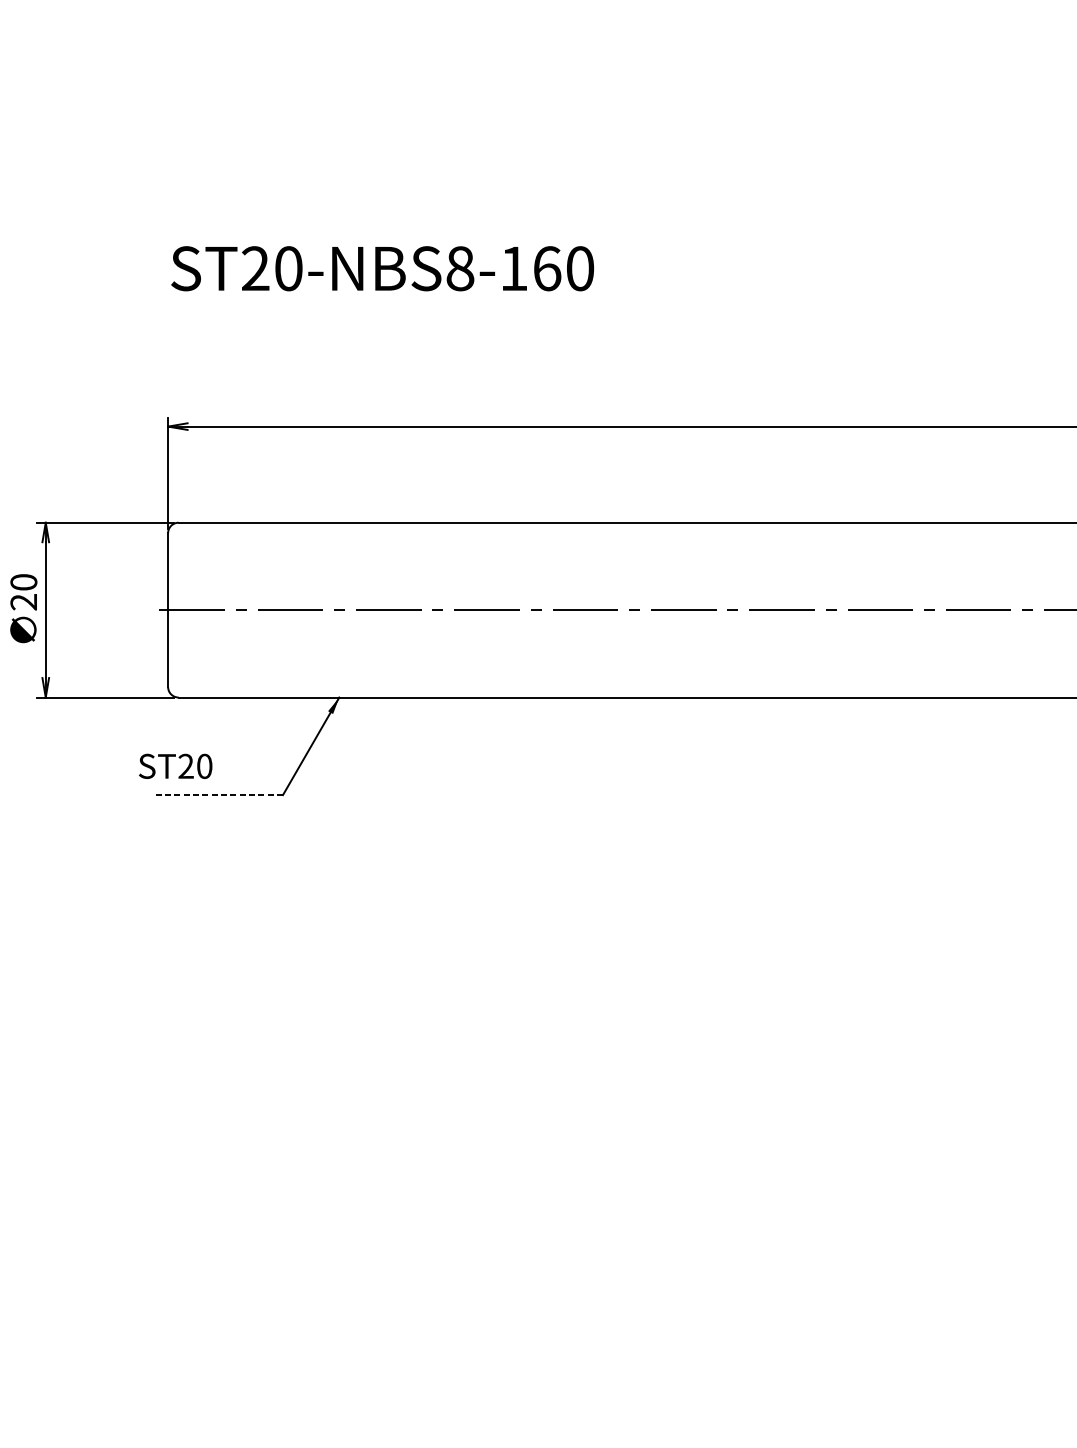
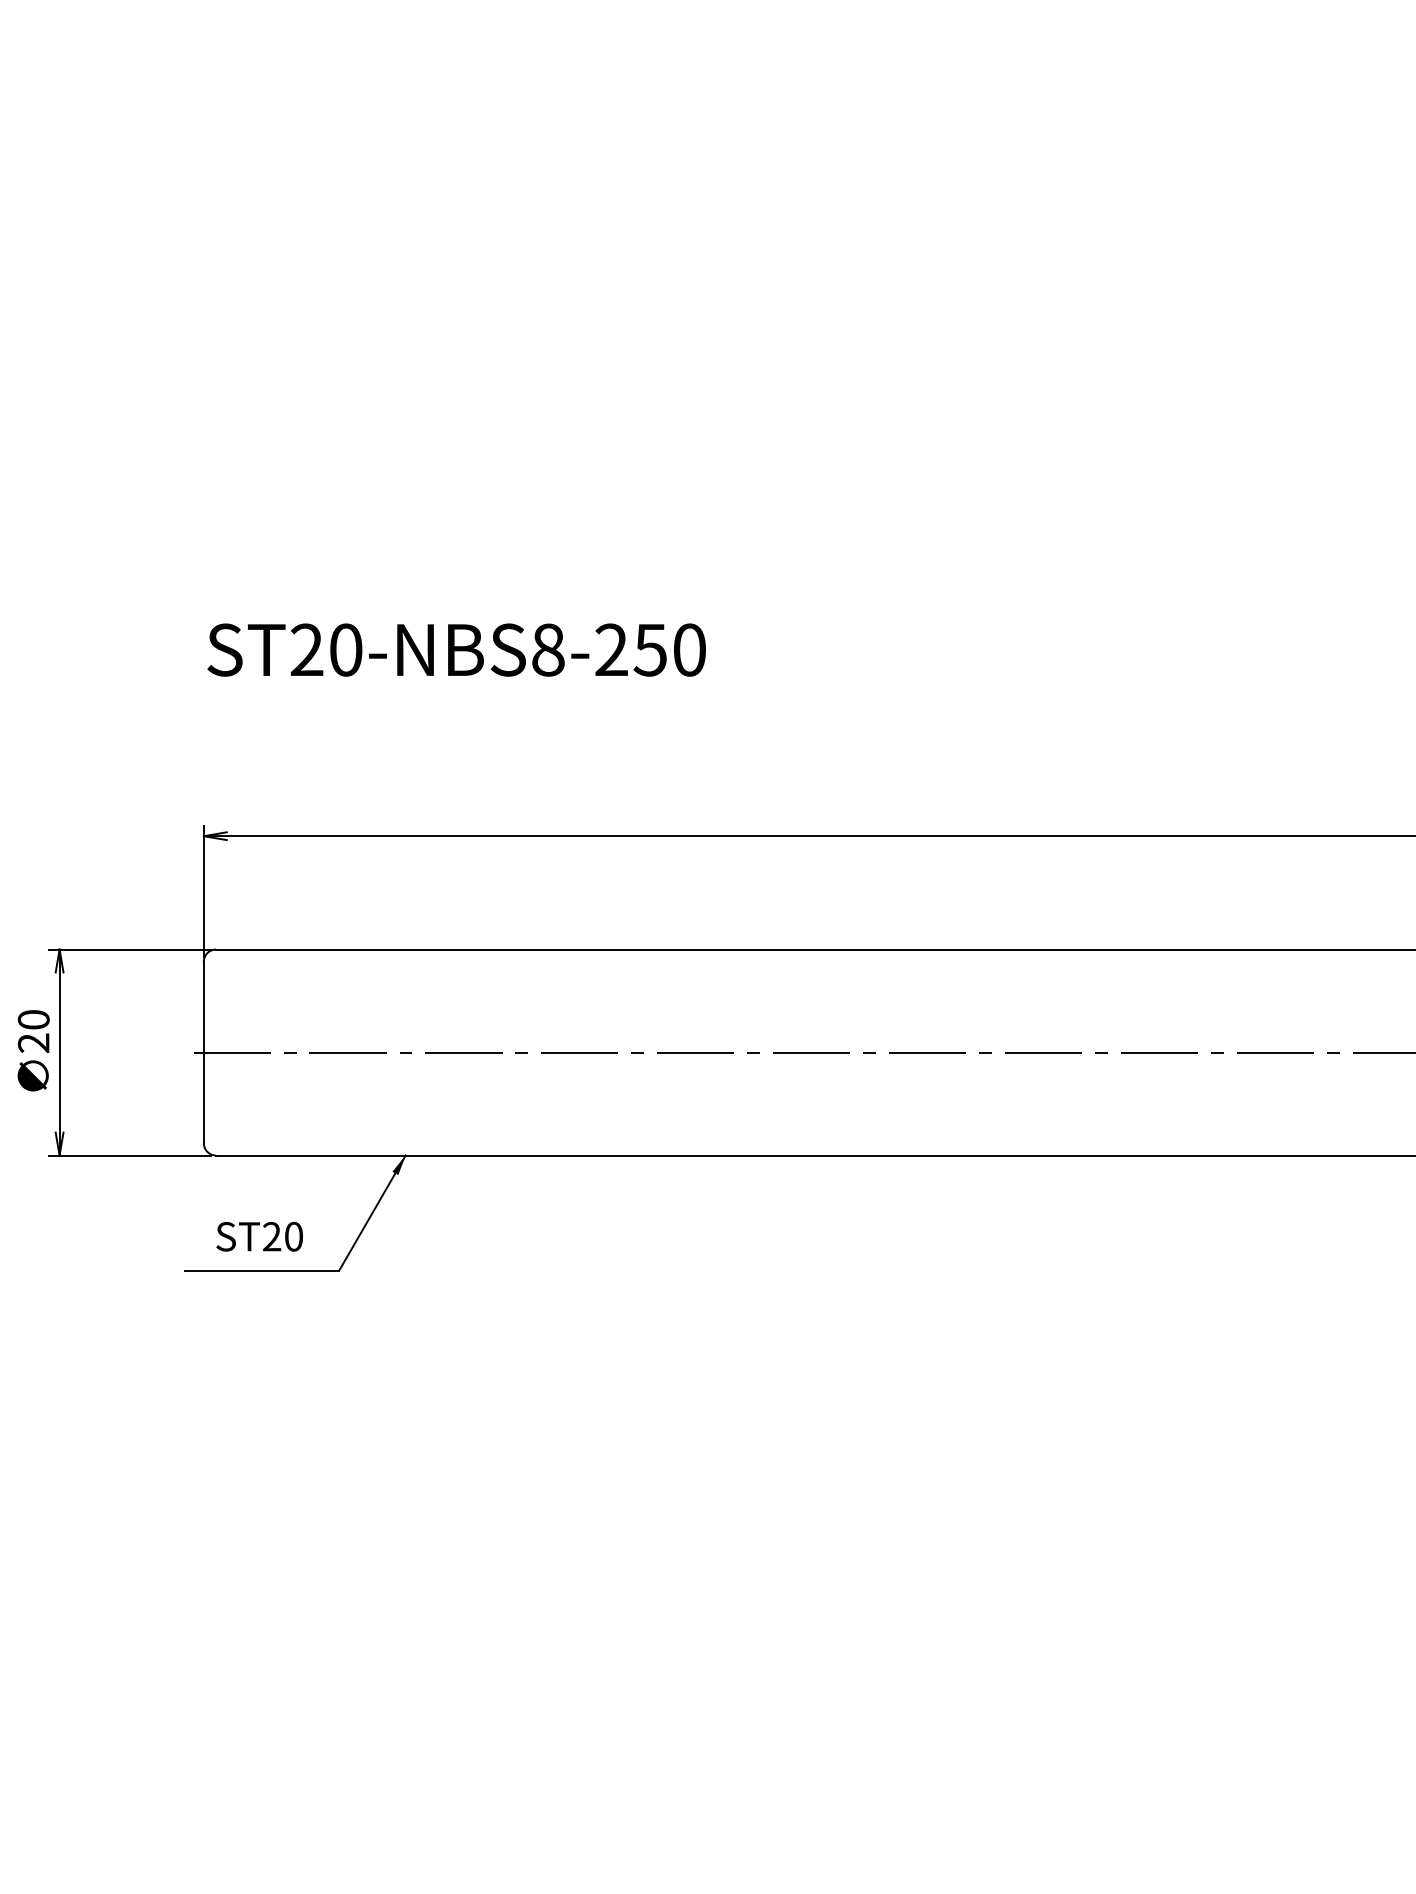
text: (530, 268) -> (631, 649), ST20-NBS8-160 -> ST20-NBS8-250
text: (175, 766) -> (259, 1236), moved
line: (217, 795) -> (262, 1270), dashed -> solid

